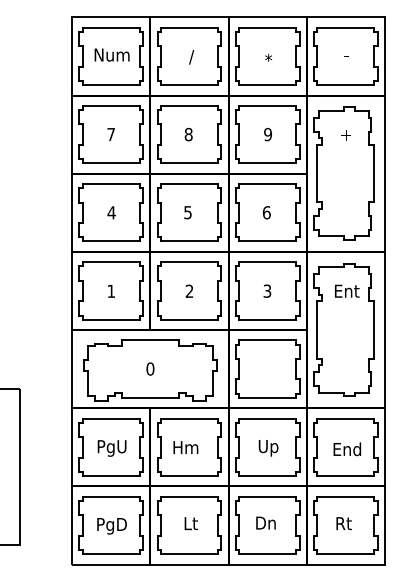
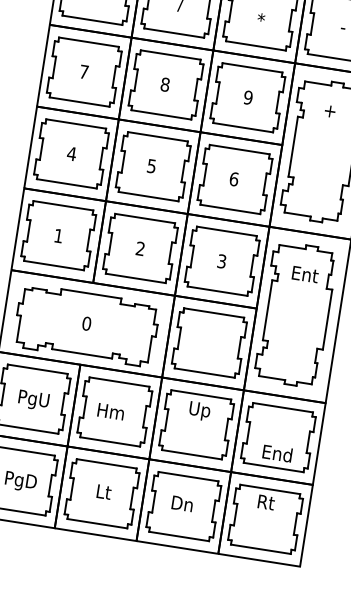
text: (268, 448) -> (199, 411), moved
text: (346, 449) -> (276, 453), moved
text: (343, 523) -> (265, 502), moved

